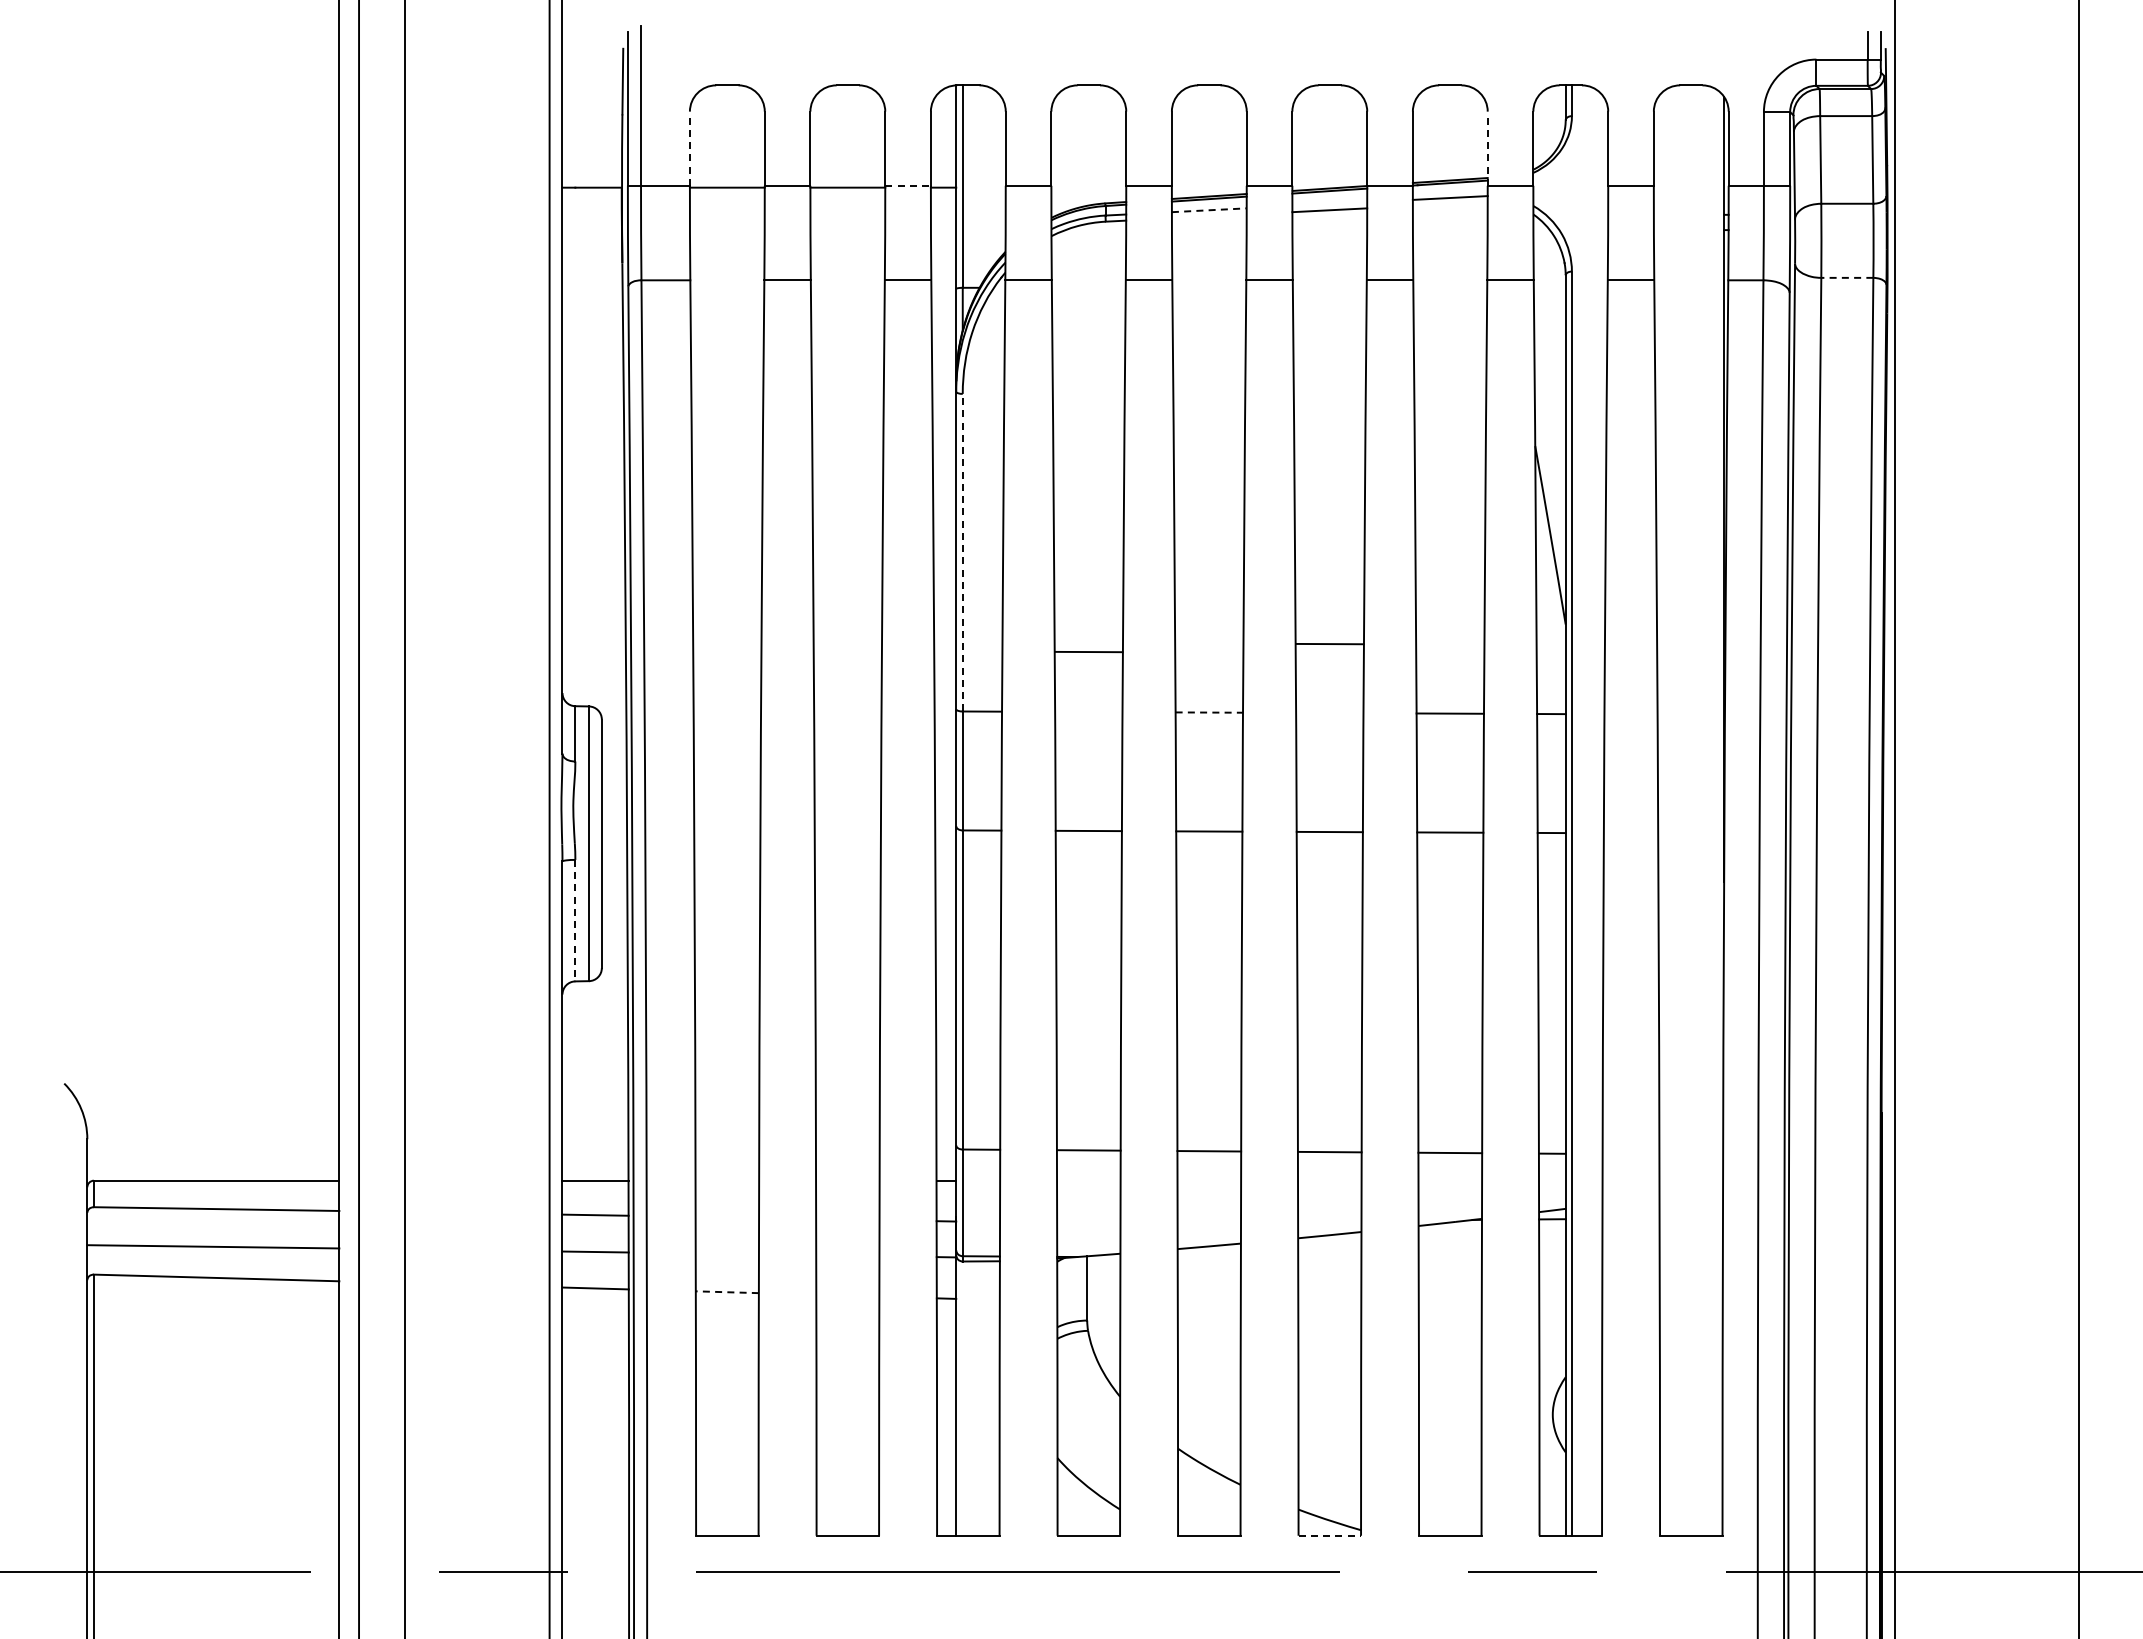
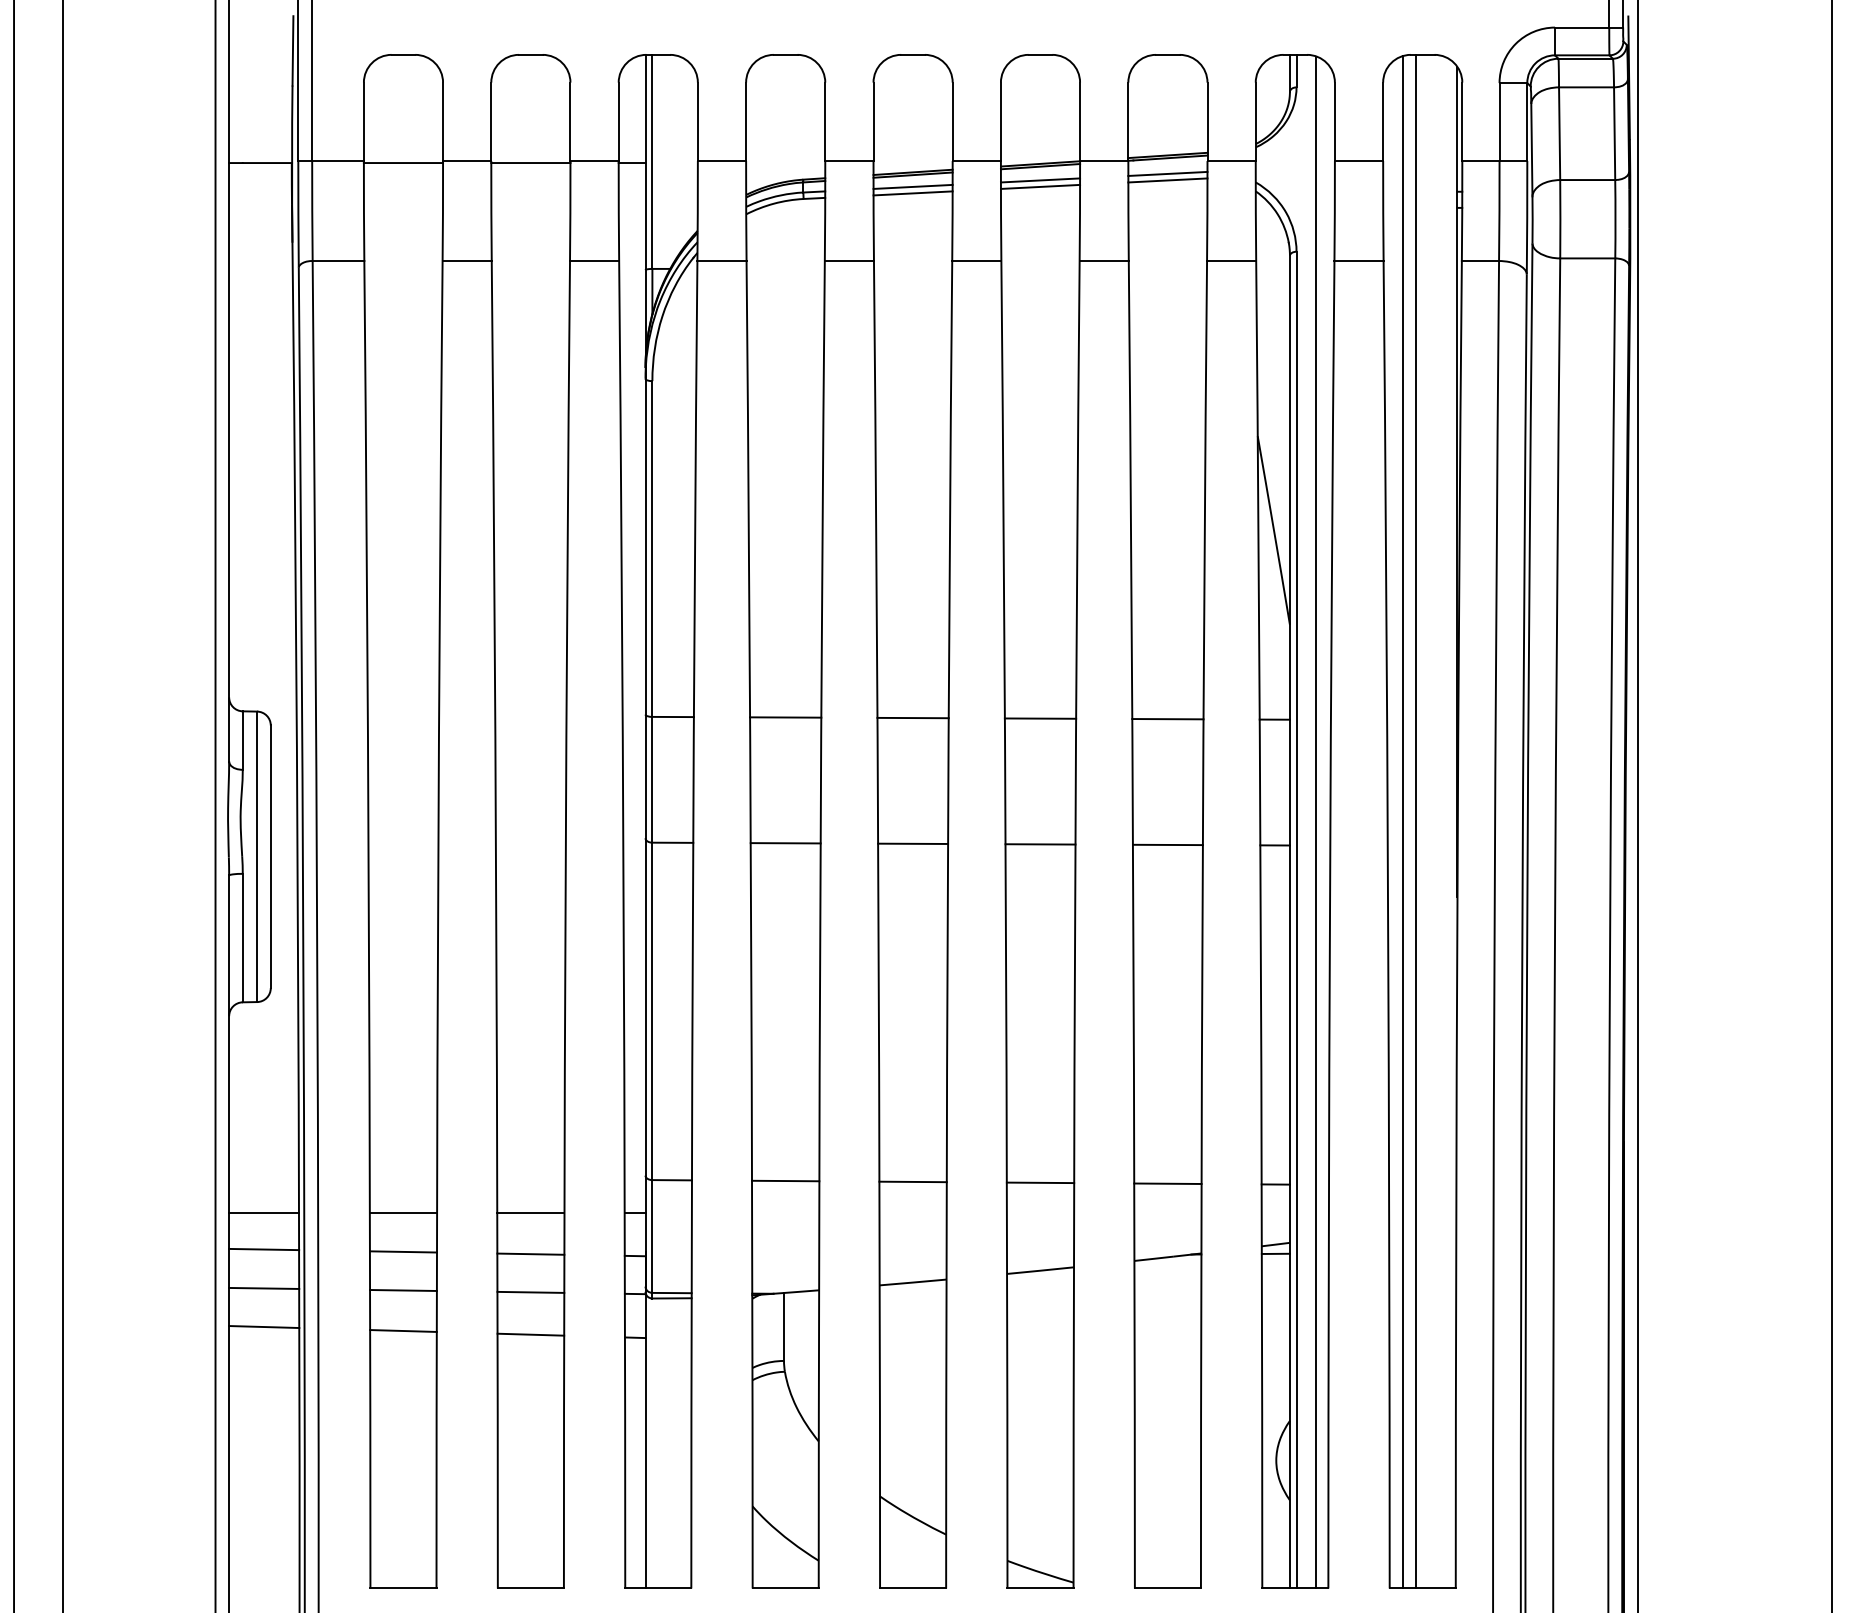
line: (689, 148) -> (363, 121), dashed -> solid
line: (1487, 148) -> (1207, 121), dashed -> solid
line: (908, 185) -> (595, 160), dashed -> solid
line: (1329, 204) -> (1040, 180), added
line: (1449, 204) -> (1167, 180), added
line: (1209, 210) -> (913, 187), dashed -> solid
line: (1208, 216) -> (912, 193), added
line: (1846, 277) -> (1586, 258), dashed -> solid
line: (962, 552) -> (652, 548), dashed -> solid
line: (1329, 643) -> (1040, 717), moved
line: (1088, 651) -> (785, 716), moved
line: (1209, 712) -> (913, 717), dashed -> solid
line: (1590, 810) -> (1316, 821), added
line: (1672, 810) -> (1402, 821), added
line: (1685, 810) -> (1416, 821), added
line: (575, 920) -> (242, 937), dashed -> solid
line: (727, 1180) -> (403, 1212), added
line: (847, 1180) -> (530, 1212), added
line: (727, 1217) -> (403, 1251), added
line: (847, 1219) -> (530, 1254), added
line: (726, 1253) -> (402, 1290), added
line: (847, 1255) -> (530, 1292), added
line: (727, 1292) -> (403, 1331), dashed -> solid
line: (847, 1295) -> (530, 1334), added
line: (1330, 1535) -> (1041, 1588), dashed -> solid

